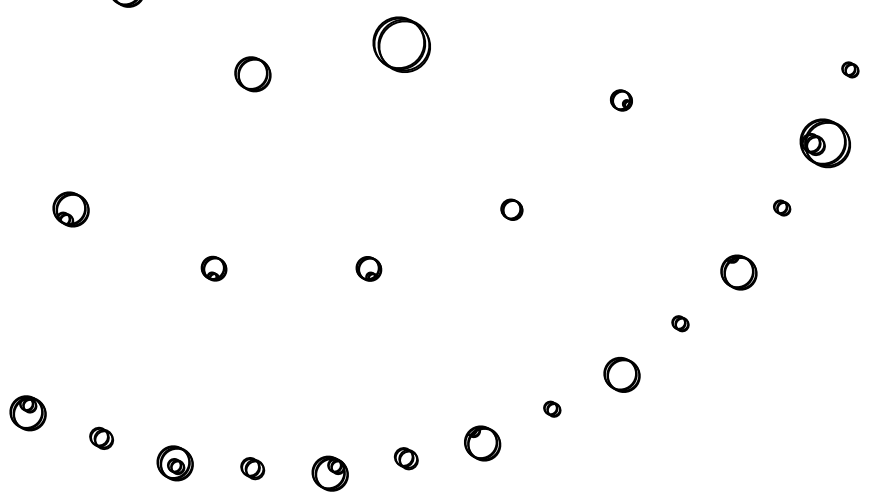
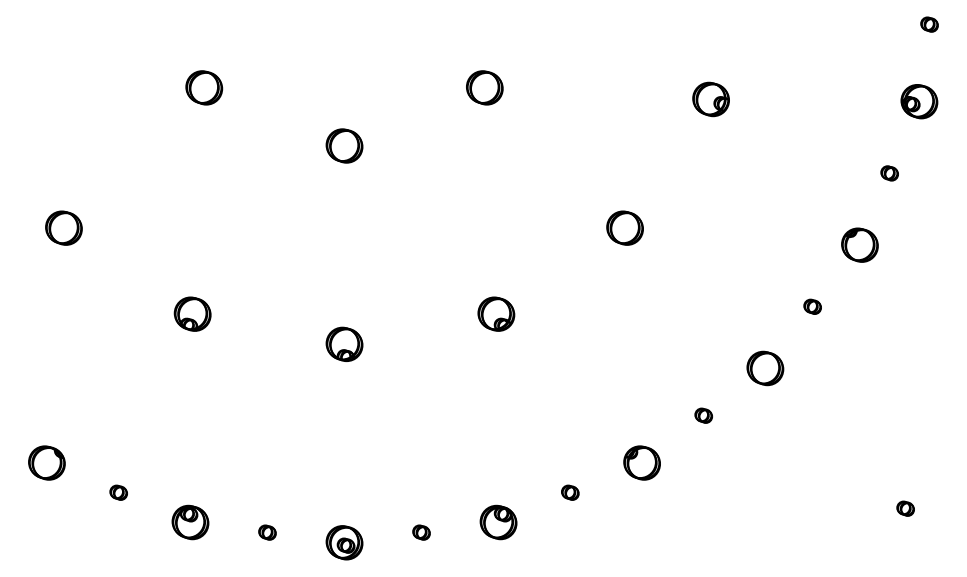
part: (401, 44) -> (484, 87), size x0.62
part: (620, 100) -> (710, 99), size x1.67
part: (825, 143) -> (919, 101), size x0.71
part: (511, 209) -> (624, 227), size x1.67
part: (214, 267) -> (344, 343), size x1.43
part: (369, 268) -> (496, 313), size x1.43
part: (101, 438) -> (267, 532), size x0.71
part: (406, 458) -> (570, 492), size x0.71
part: (252, 468) -> (421, 532), size x0.71

